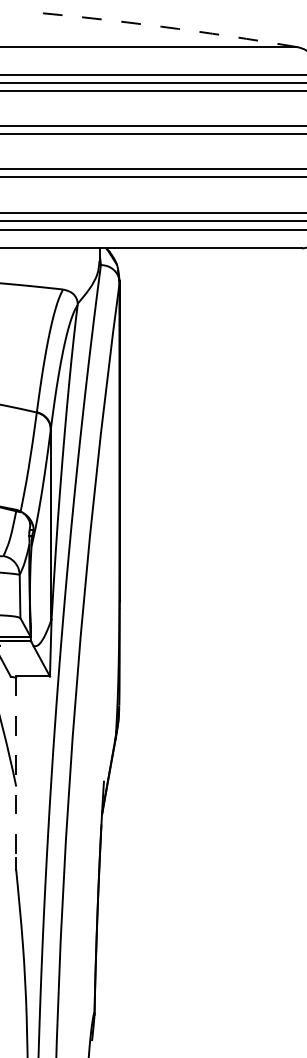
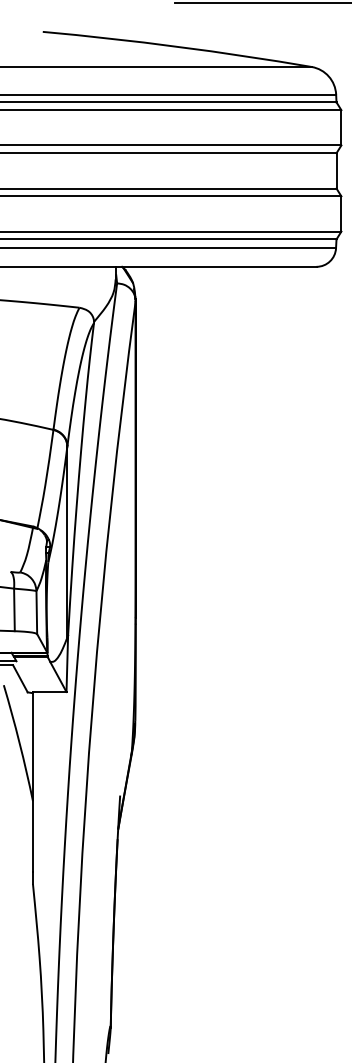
arc: (161, 26) -> (177, 46), dashed -> solid
line: (16, 767) -> (33, 782), dashed -> solid

